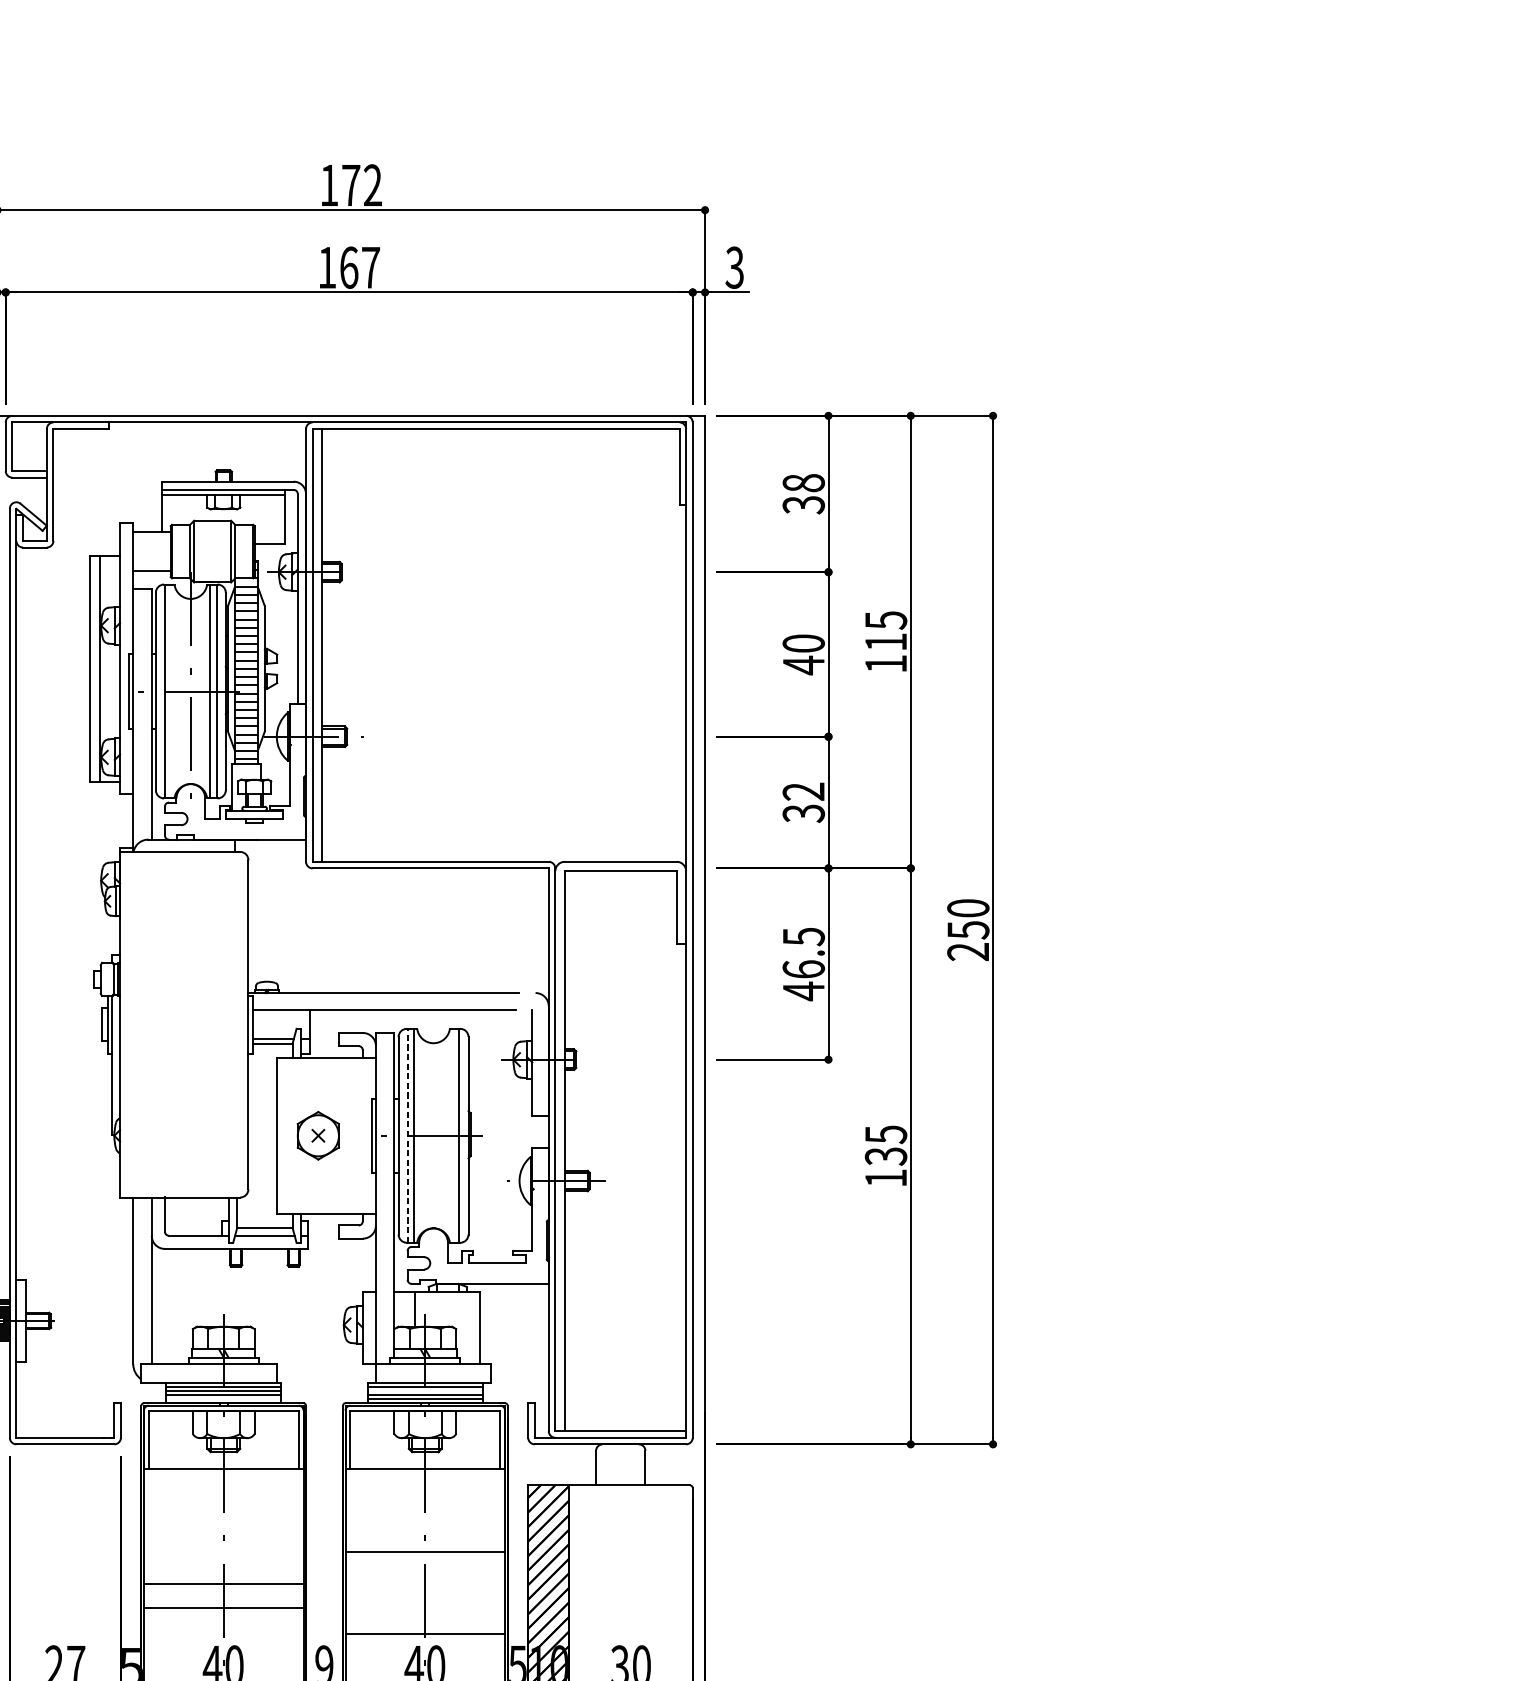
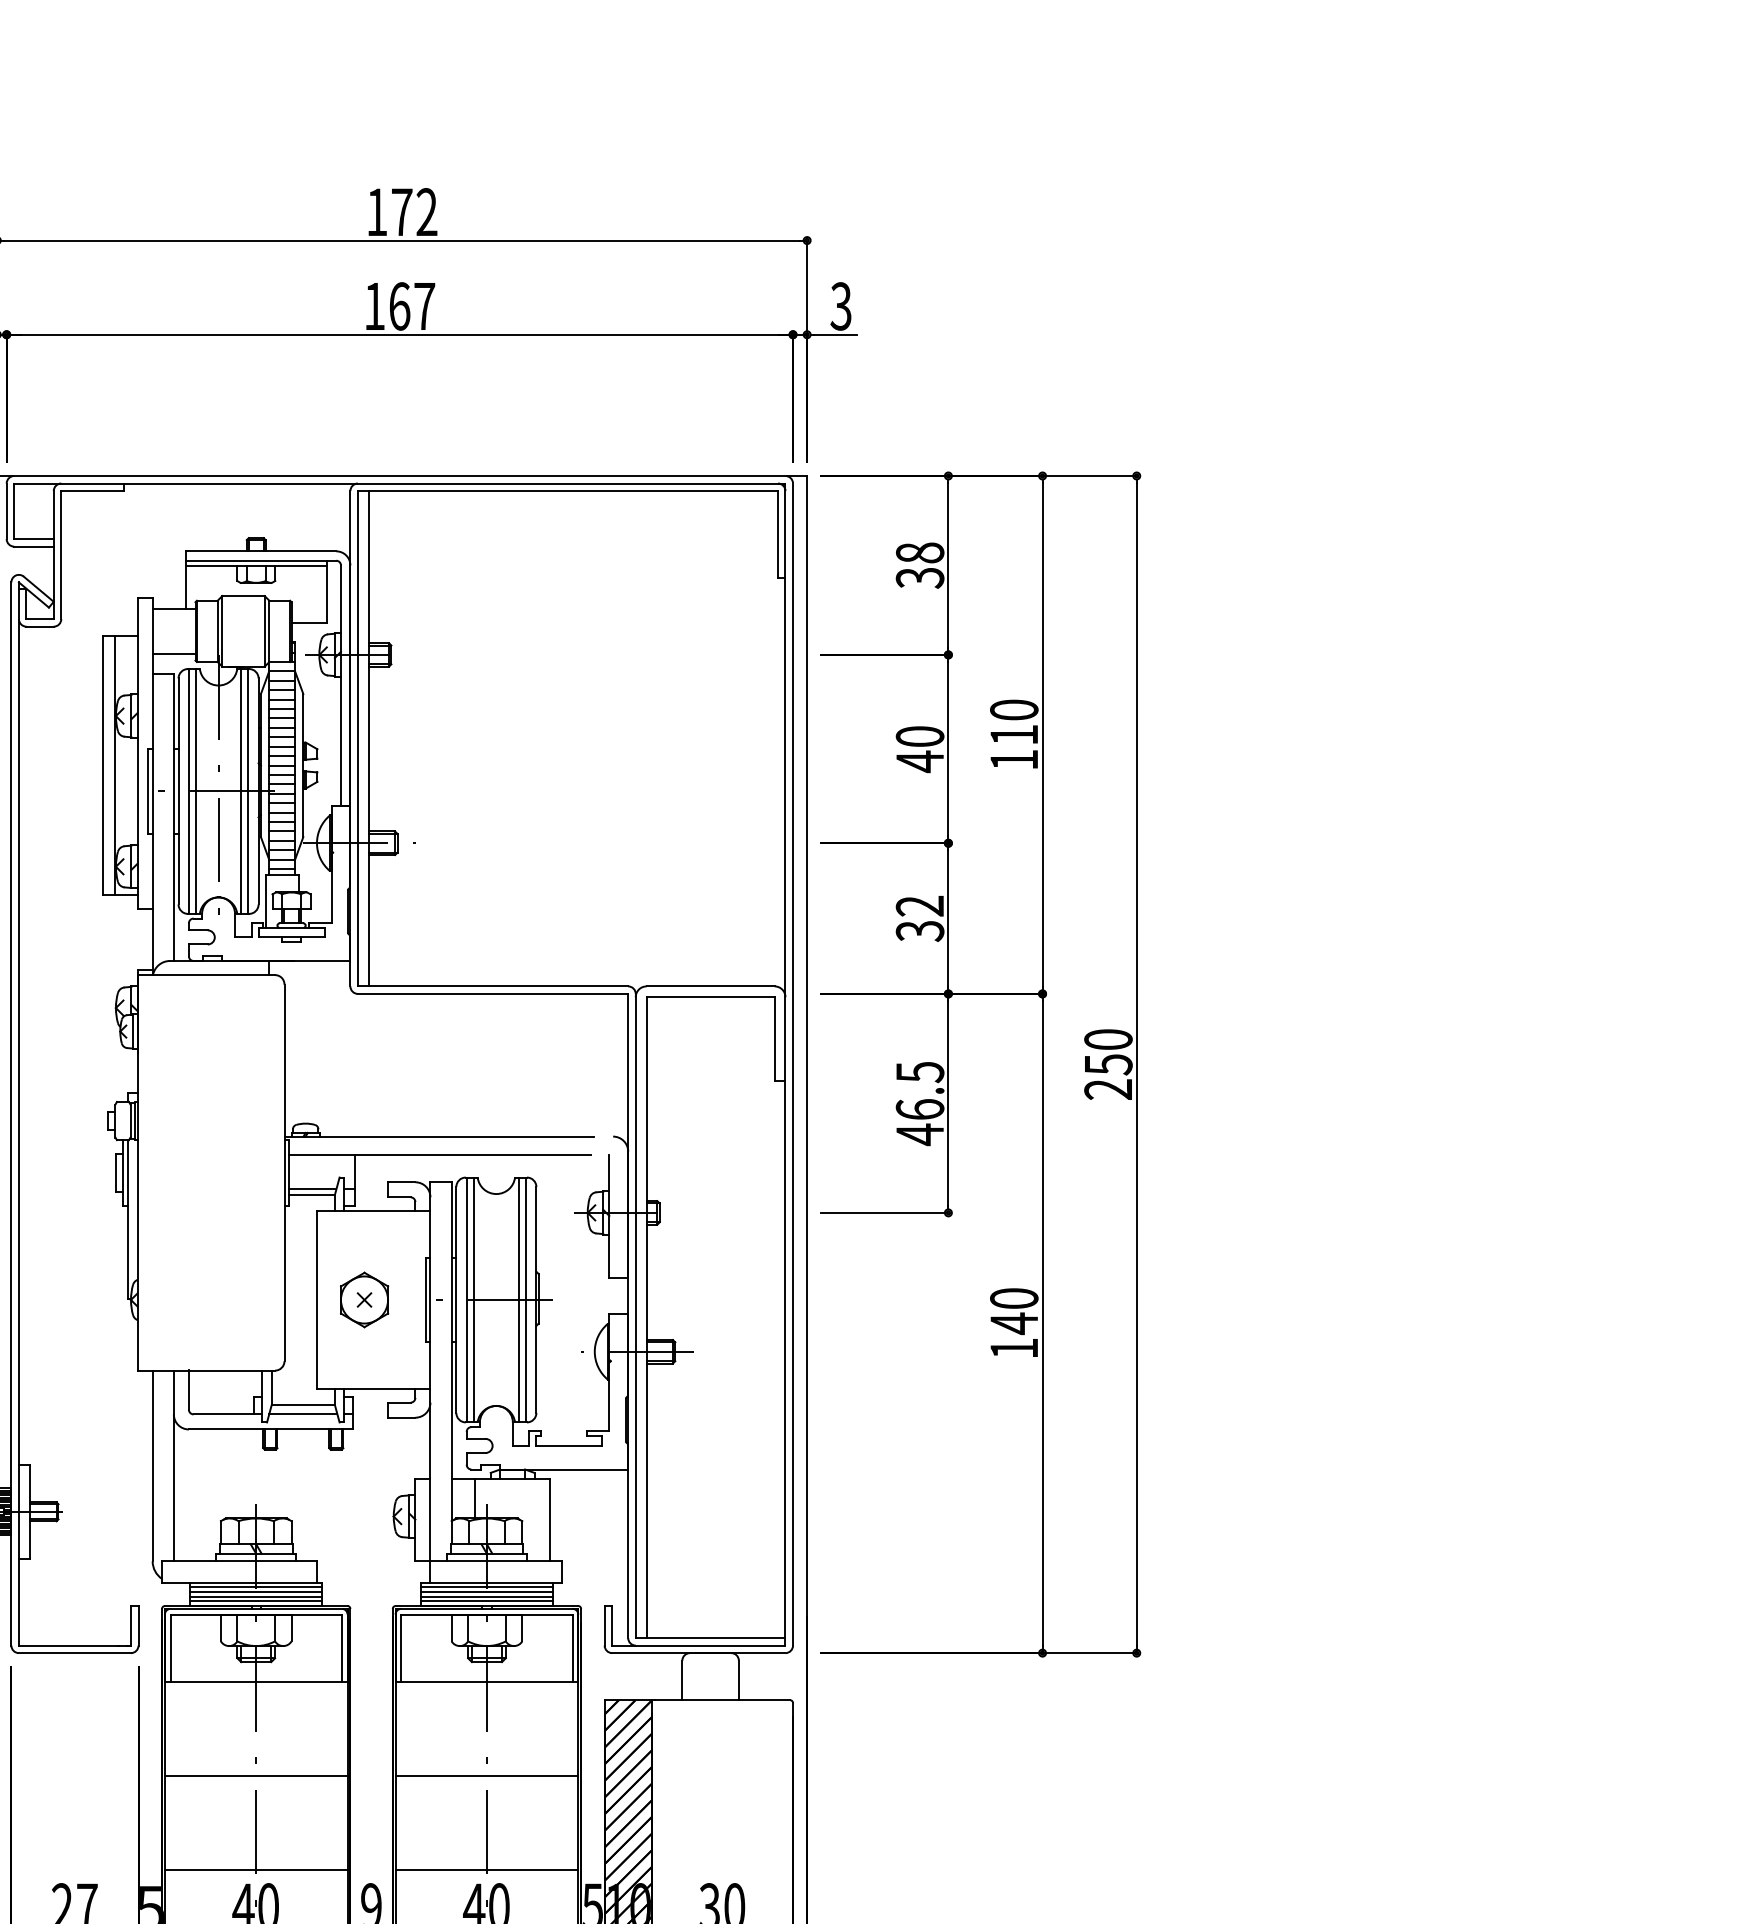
text: (886, 620) -> (1014, 710), 115 -> 110
line: (171, 691) -> (196, 791), added
line: (407, 1135) -> (466, 1299), dashed -> solid
line: (452, 1135) -> (518, 1299), added
text: (886, 1145) -> (1014, 1311), 135 -> 140
line: (424, 1390) -> (486, 1591), added
line: (223, 1399) -> (256, 1601), added
line: (223, 1584) -> (255, 1870), moved
line: (223, 1608) -> (255, 1776), moved

